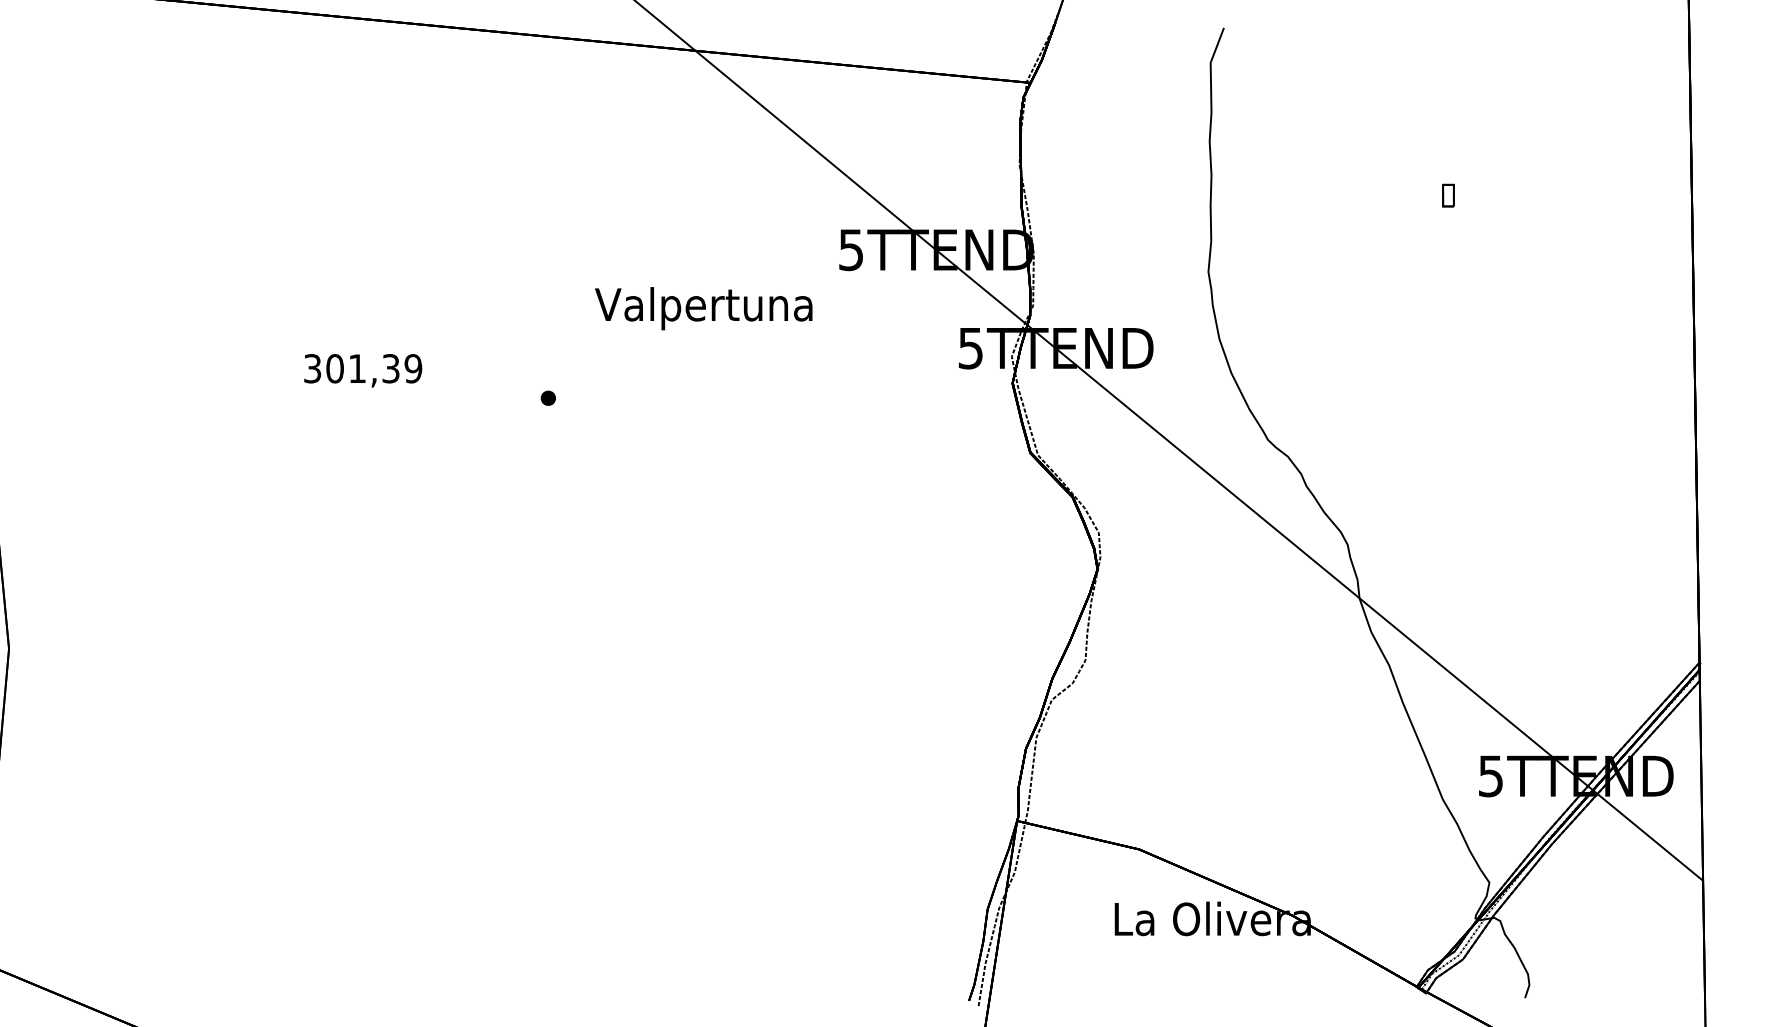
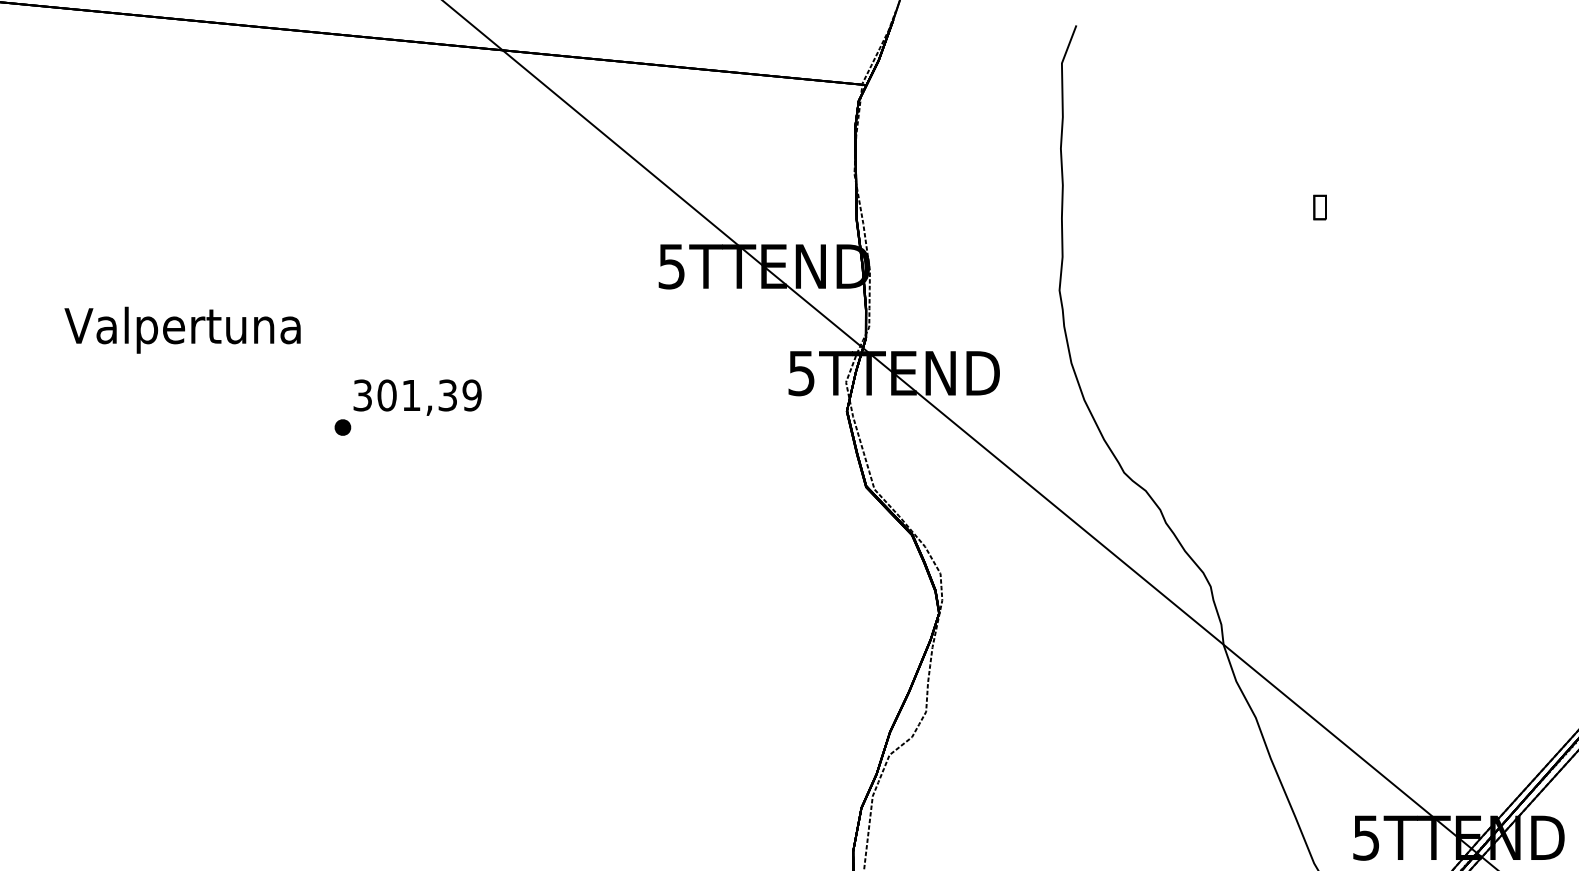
text: (703, 308) -> (182, 330), moved
text: (363, 370) -> (417, 397), moved

